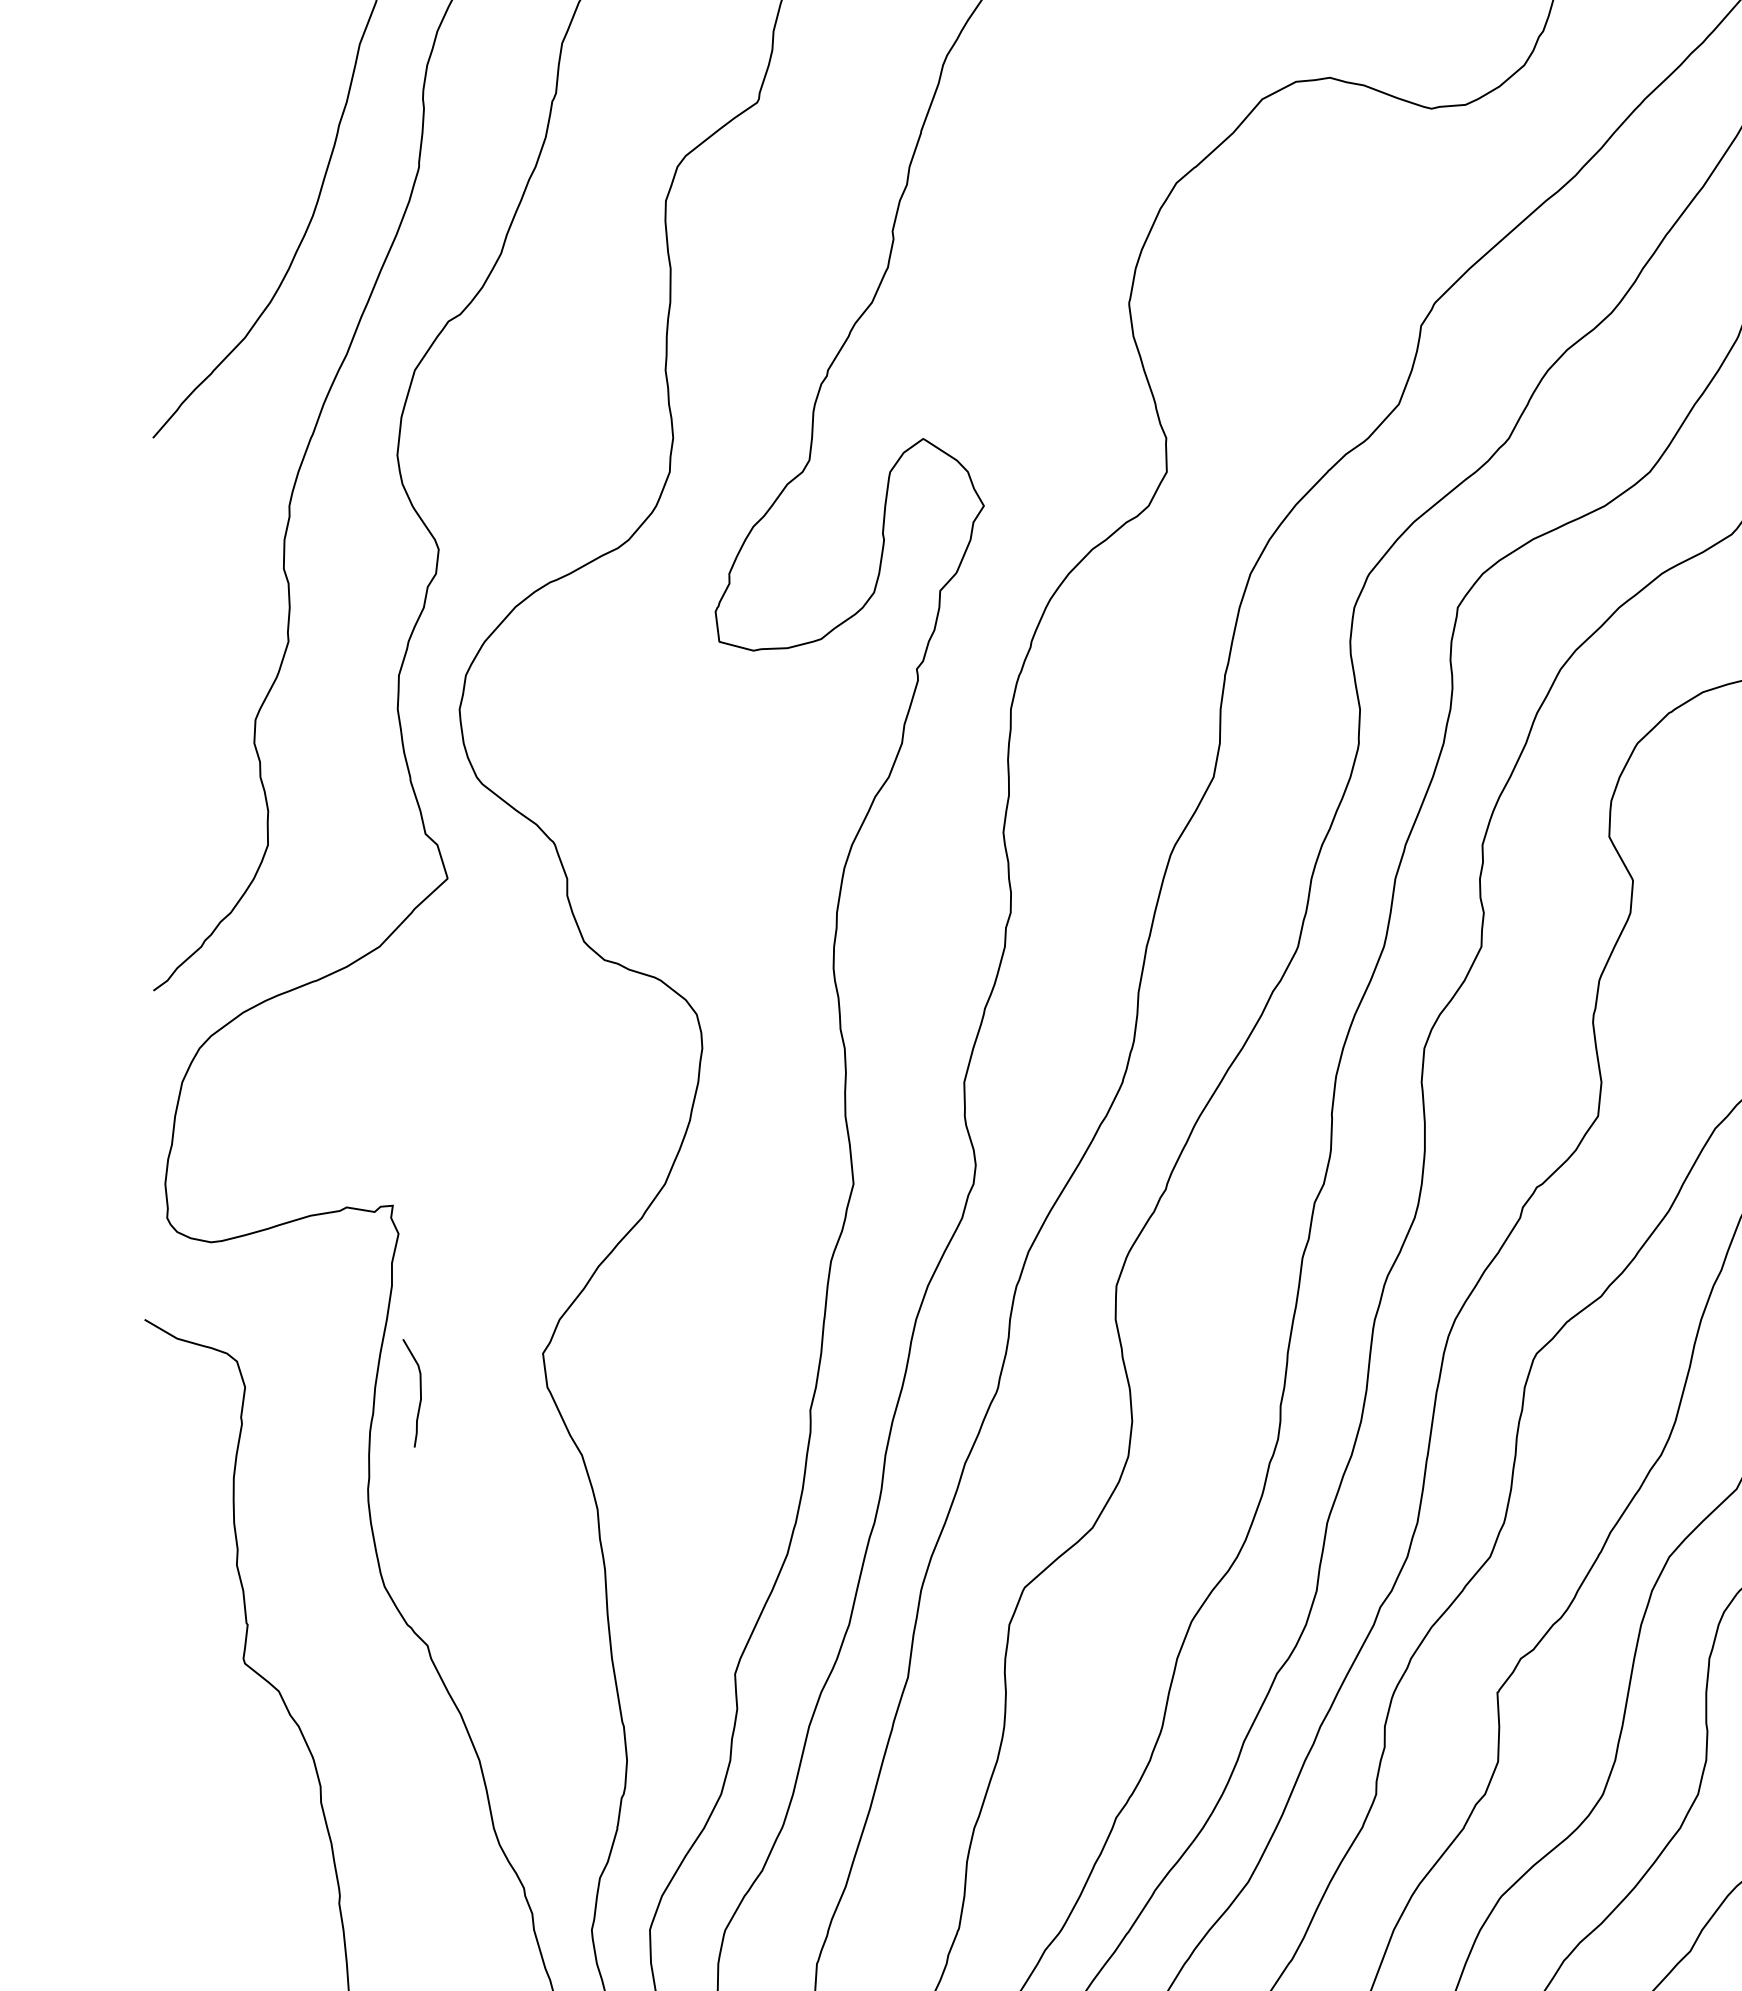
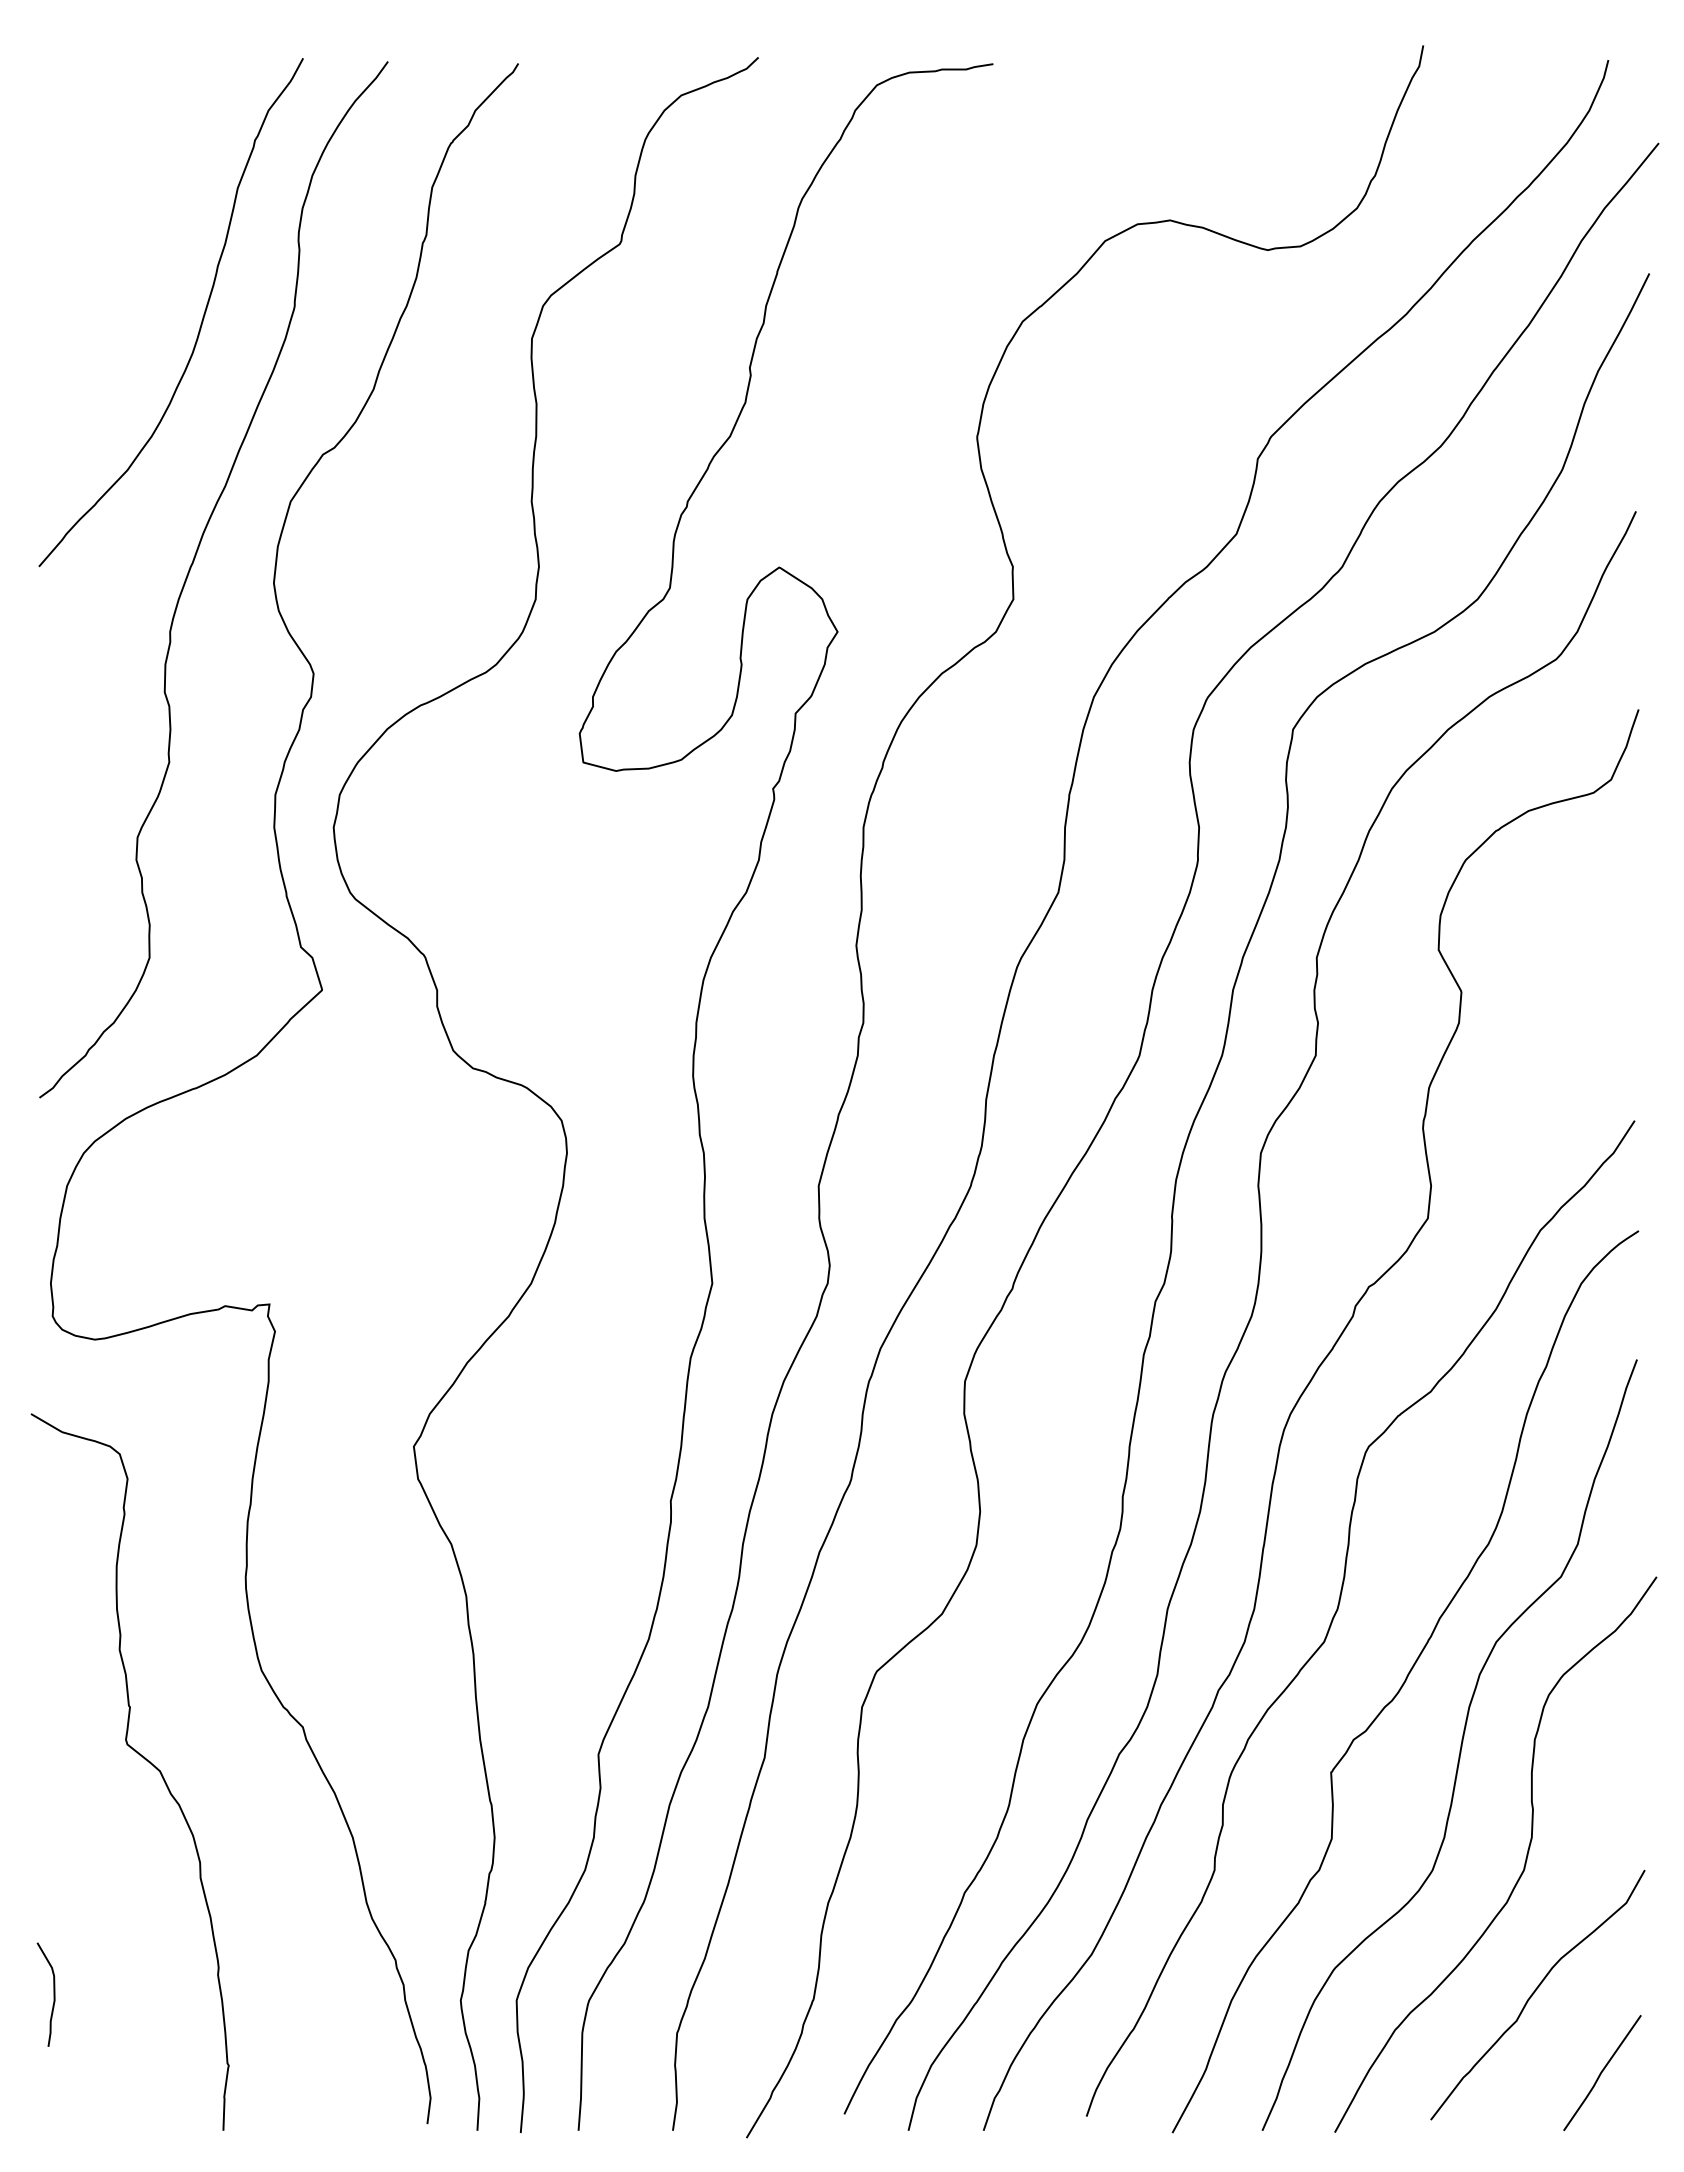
curve: (419, 1393) -> (53, 1994), moved

